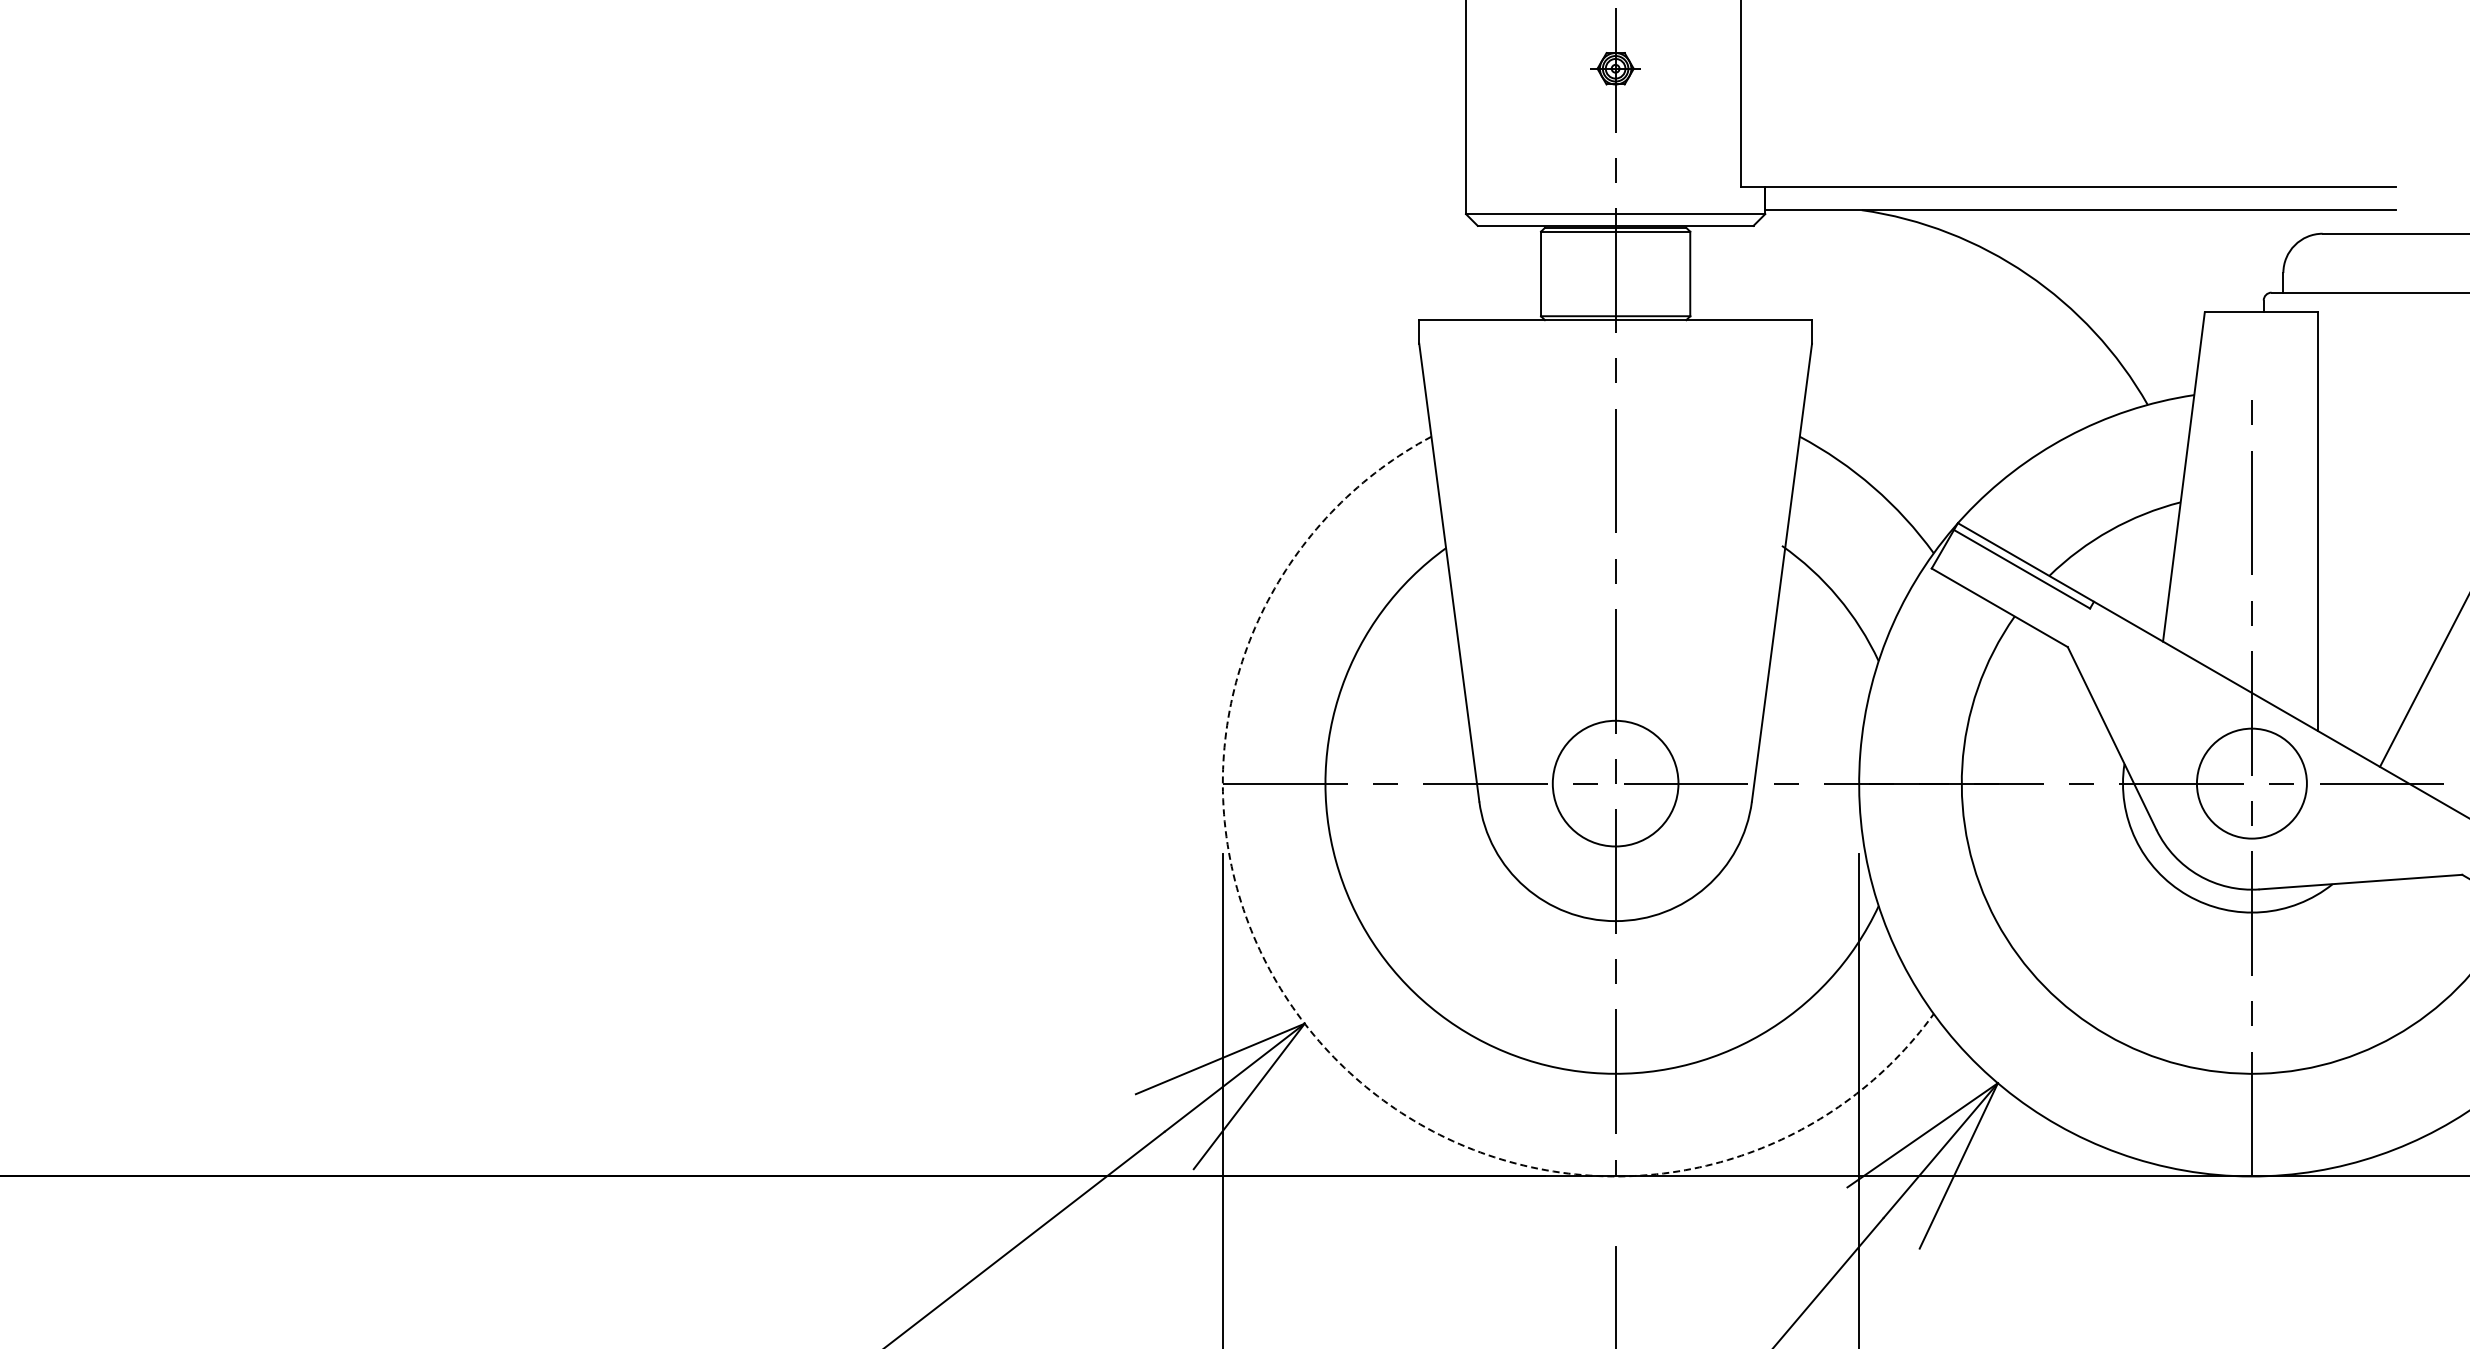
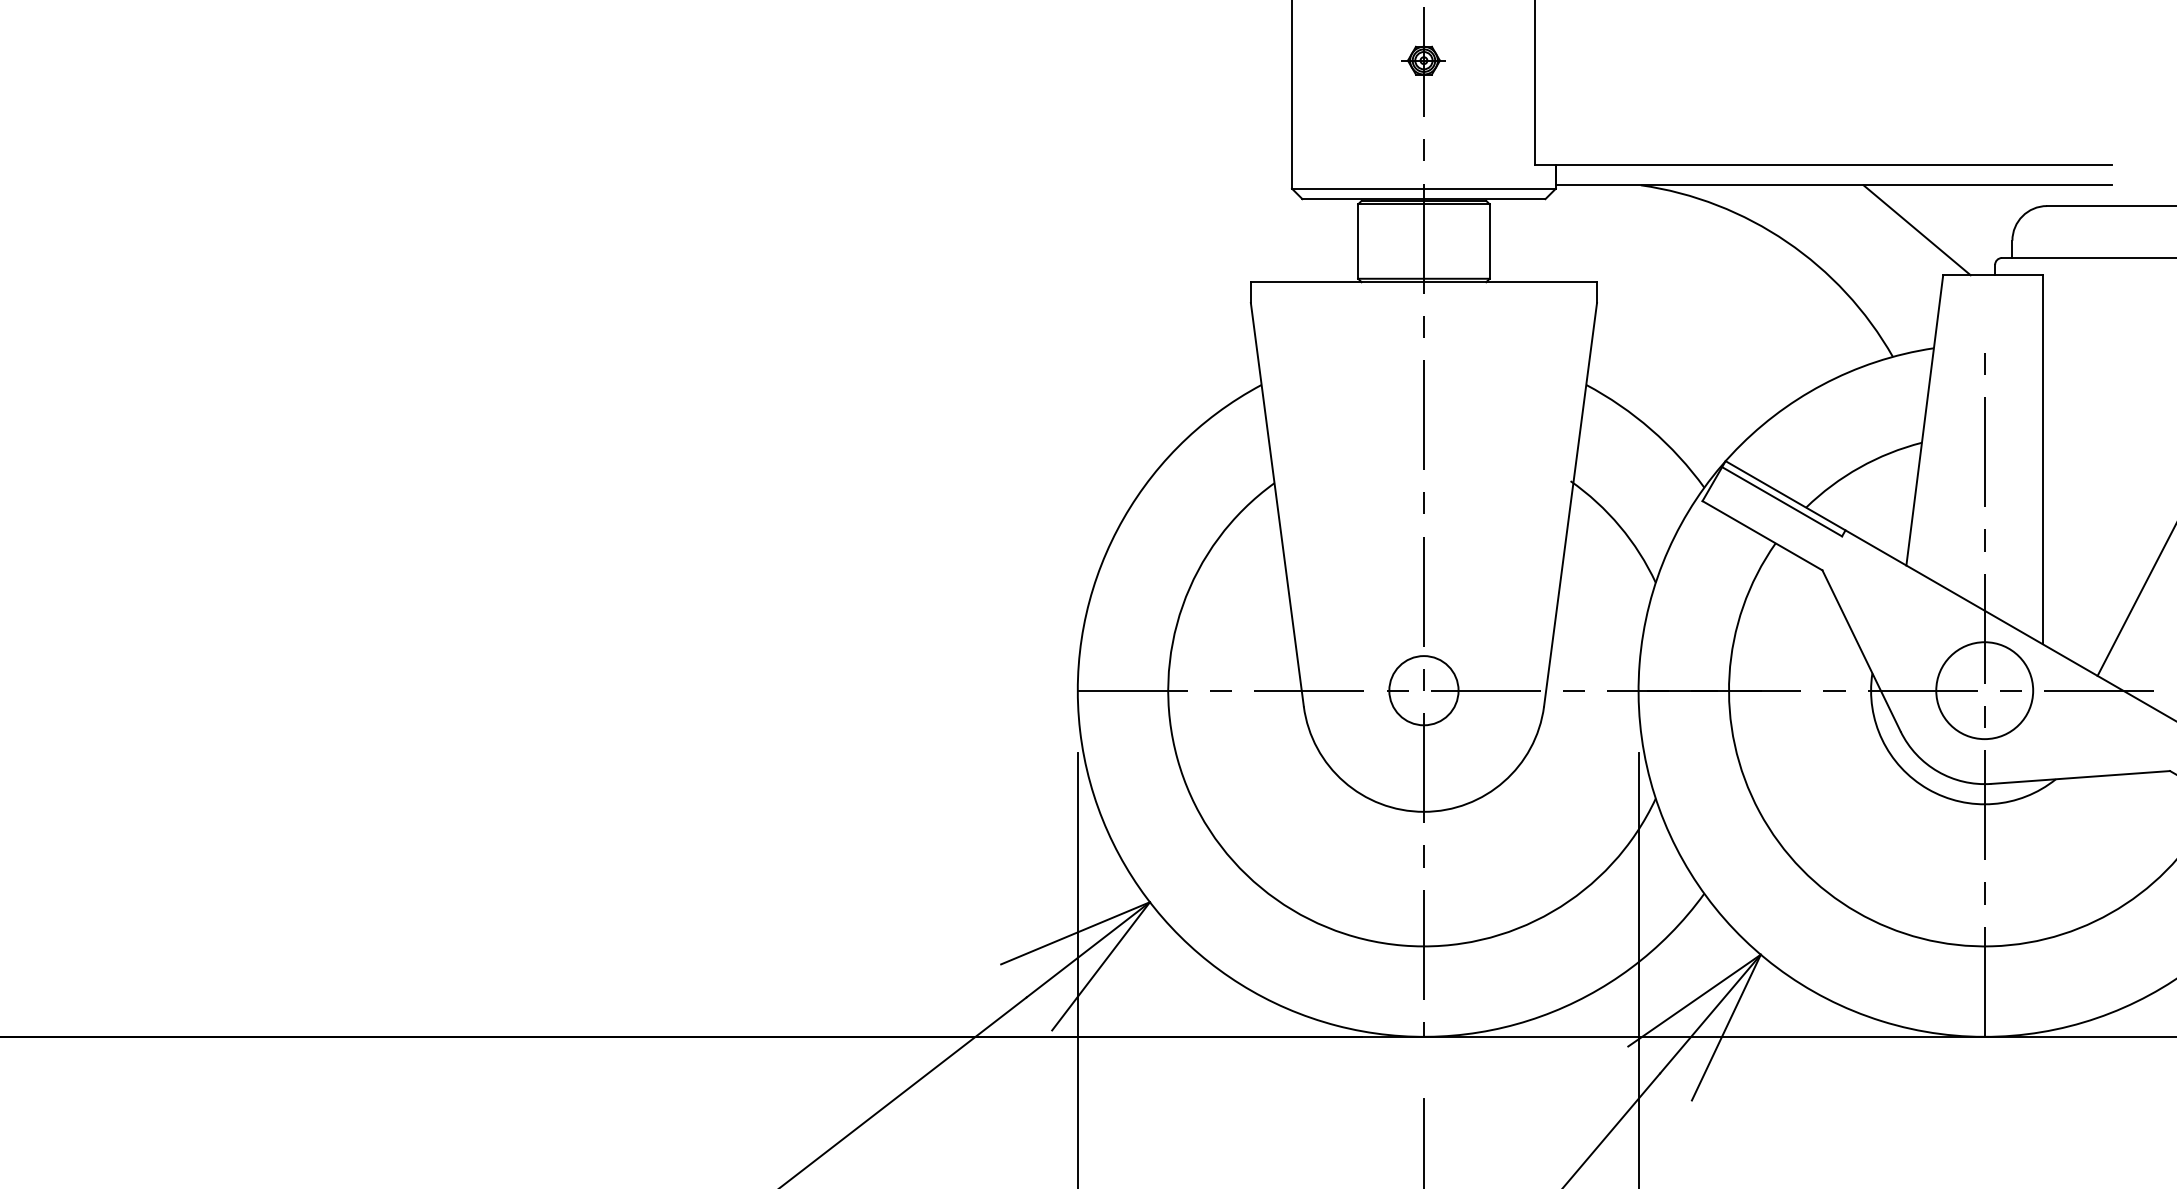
line: (2175, 261) -> (1917, 230), added
circle: (1615, 783) -> (1423, 690), size x0.62
arc: (1319, 1041) -> (1162, 917), dashed -> solid

